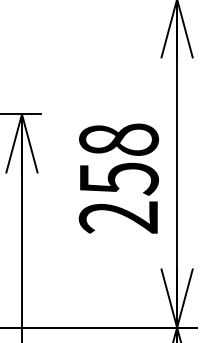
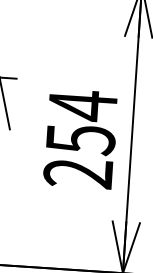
text: (119, 139) -> (83, 105), 258 -> 254

